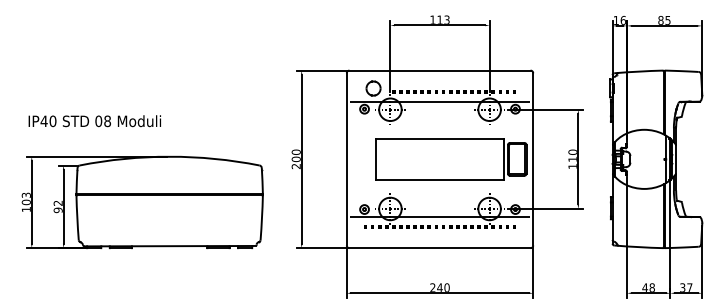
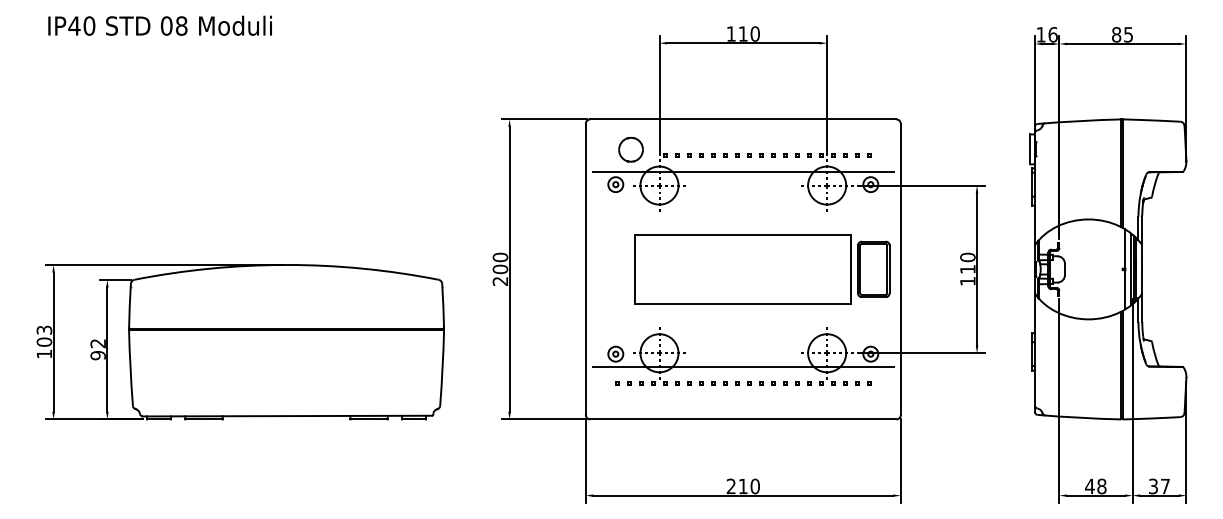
text: (446, 19) -> (754, 33), 113 -> 110
text: (94, 121) -> (159, 26), moved
text: (439, 287) -> (742, 485), 240 -> 210

